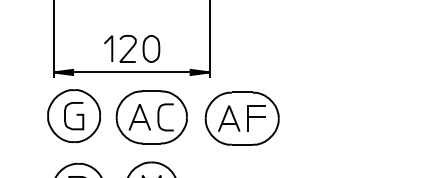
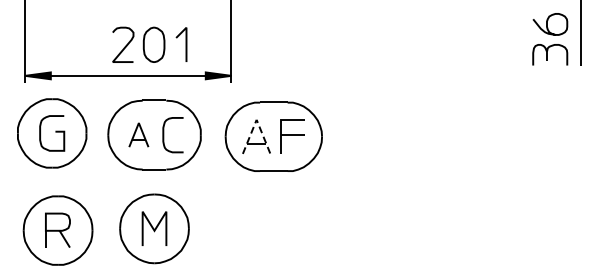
line: (111, 48) -> (185, 44), moved
line: (229, 105) -> (256, 119), solid -> dashed
part: (139, 116) -> (138, 134), size x0.7

